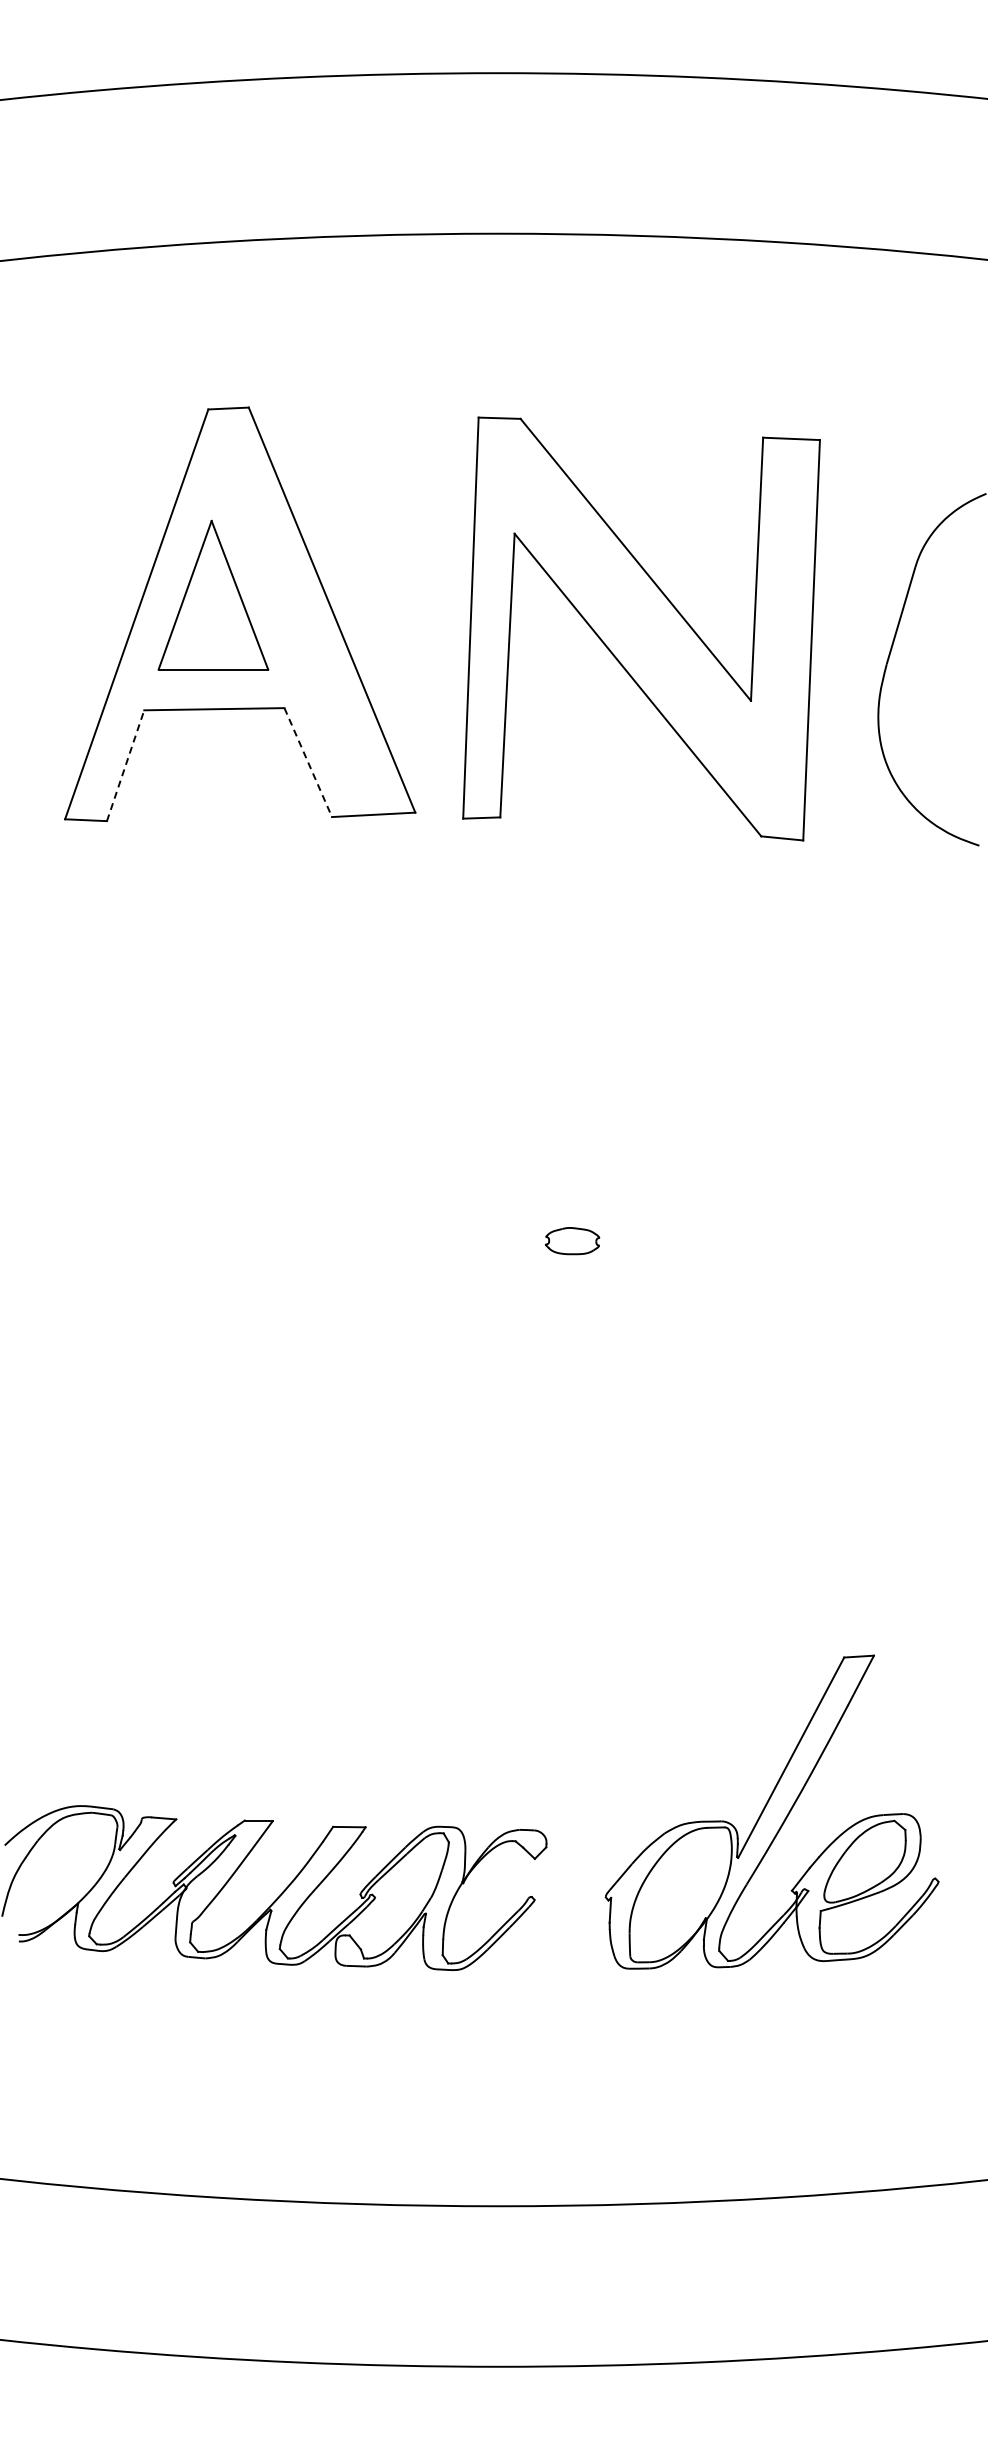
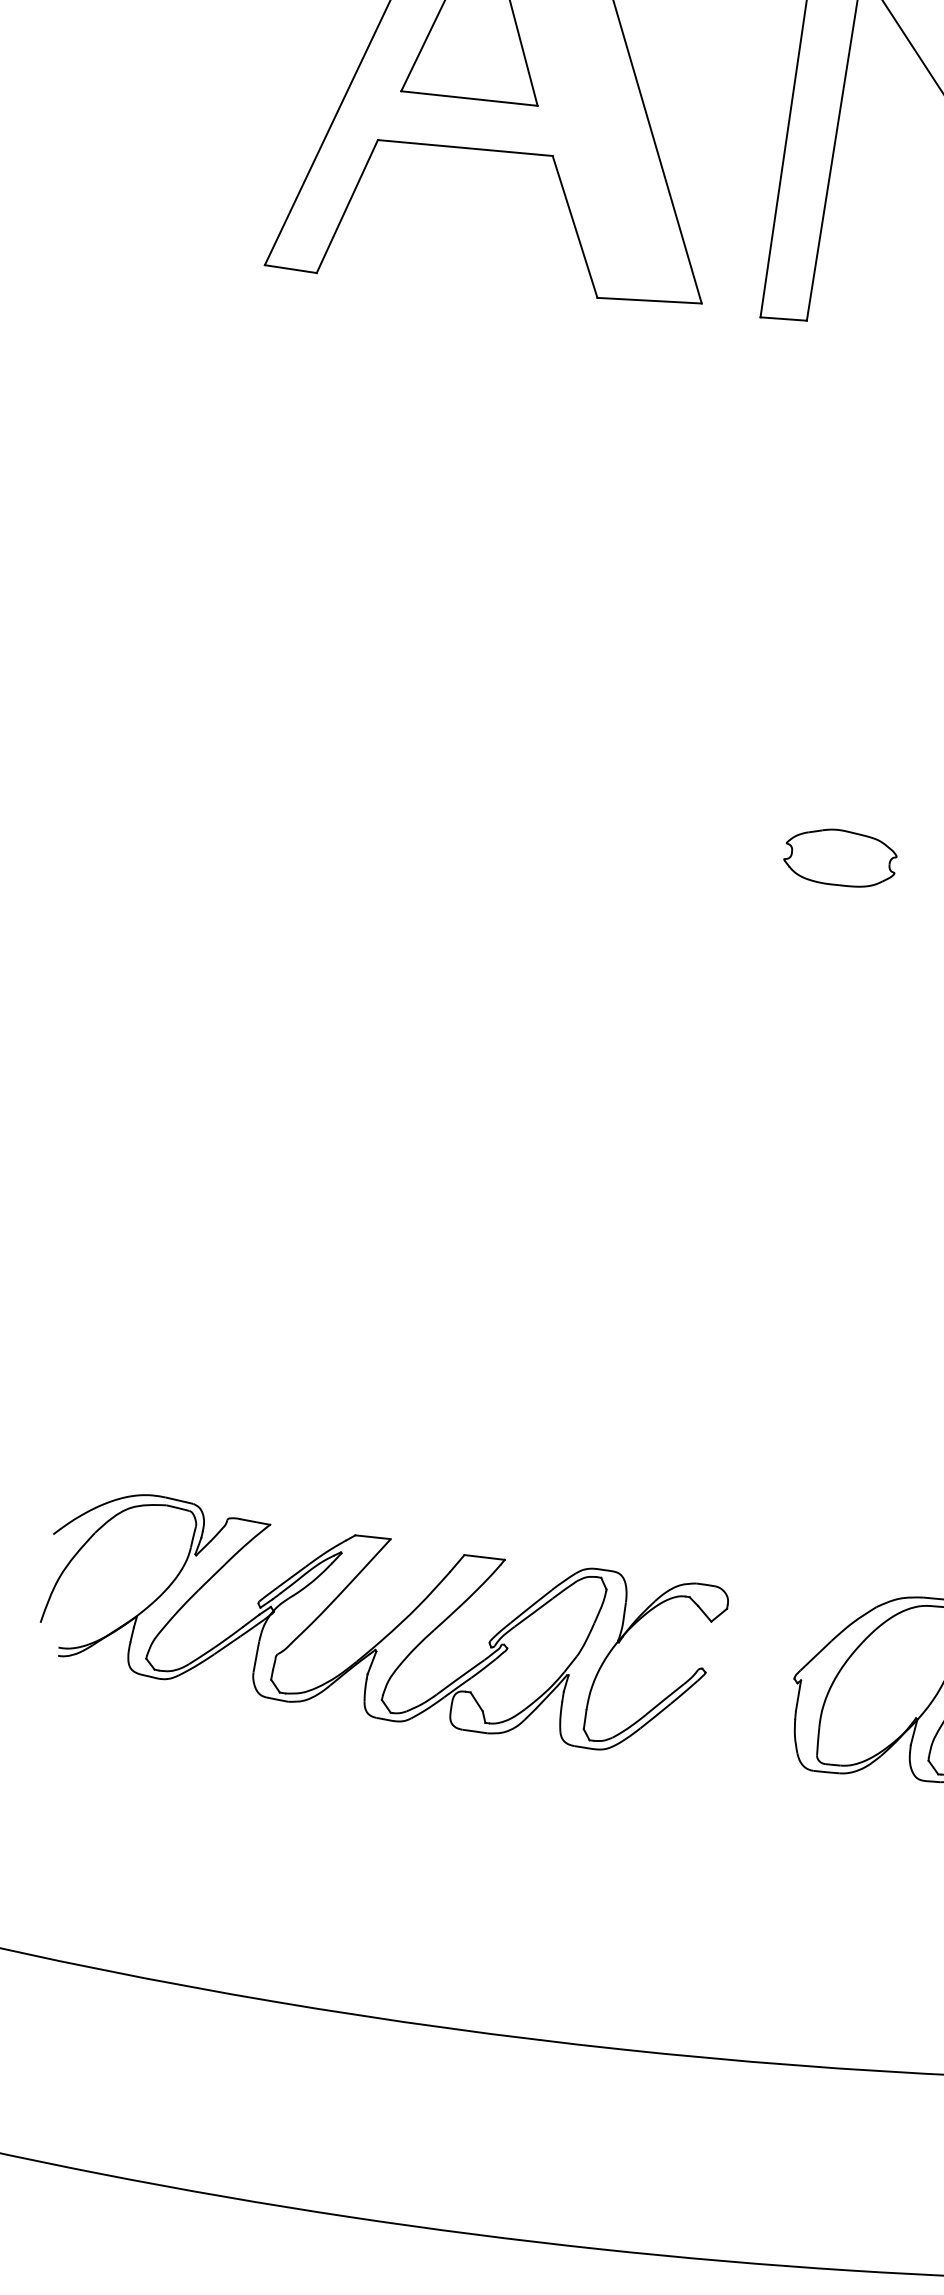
line: (308, 763) -> (575, 228), dashed -> solid
line: (125, 765) -> (347, 206), dashed -> solid
part: (572, 1240) -> (840, 856), size x1.67

